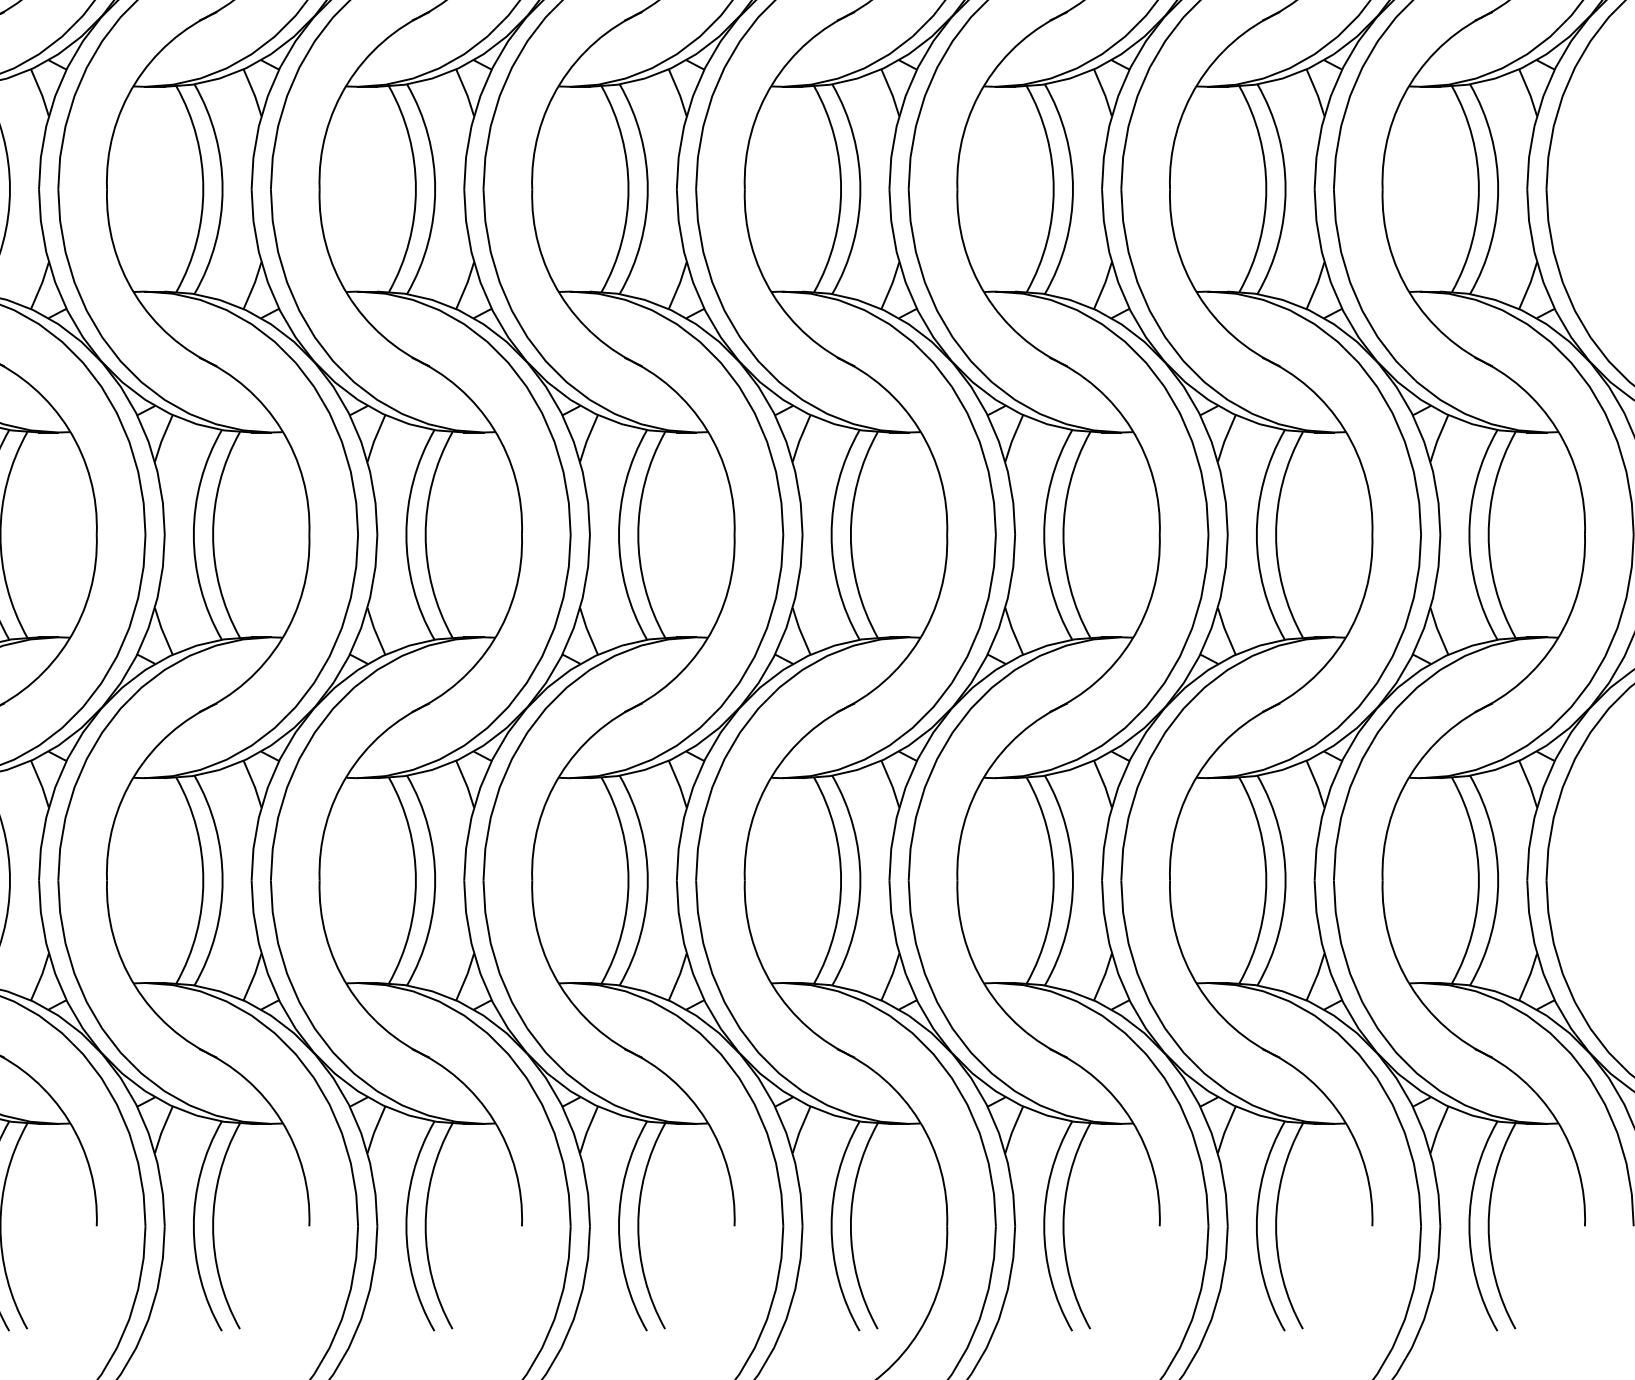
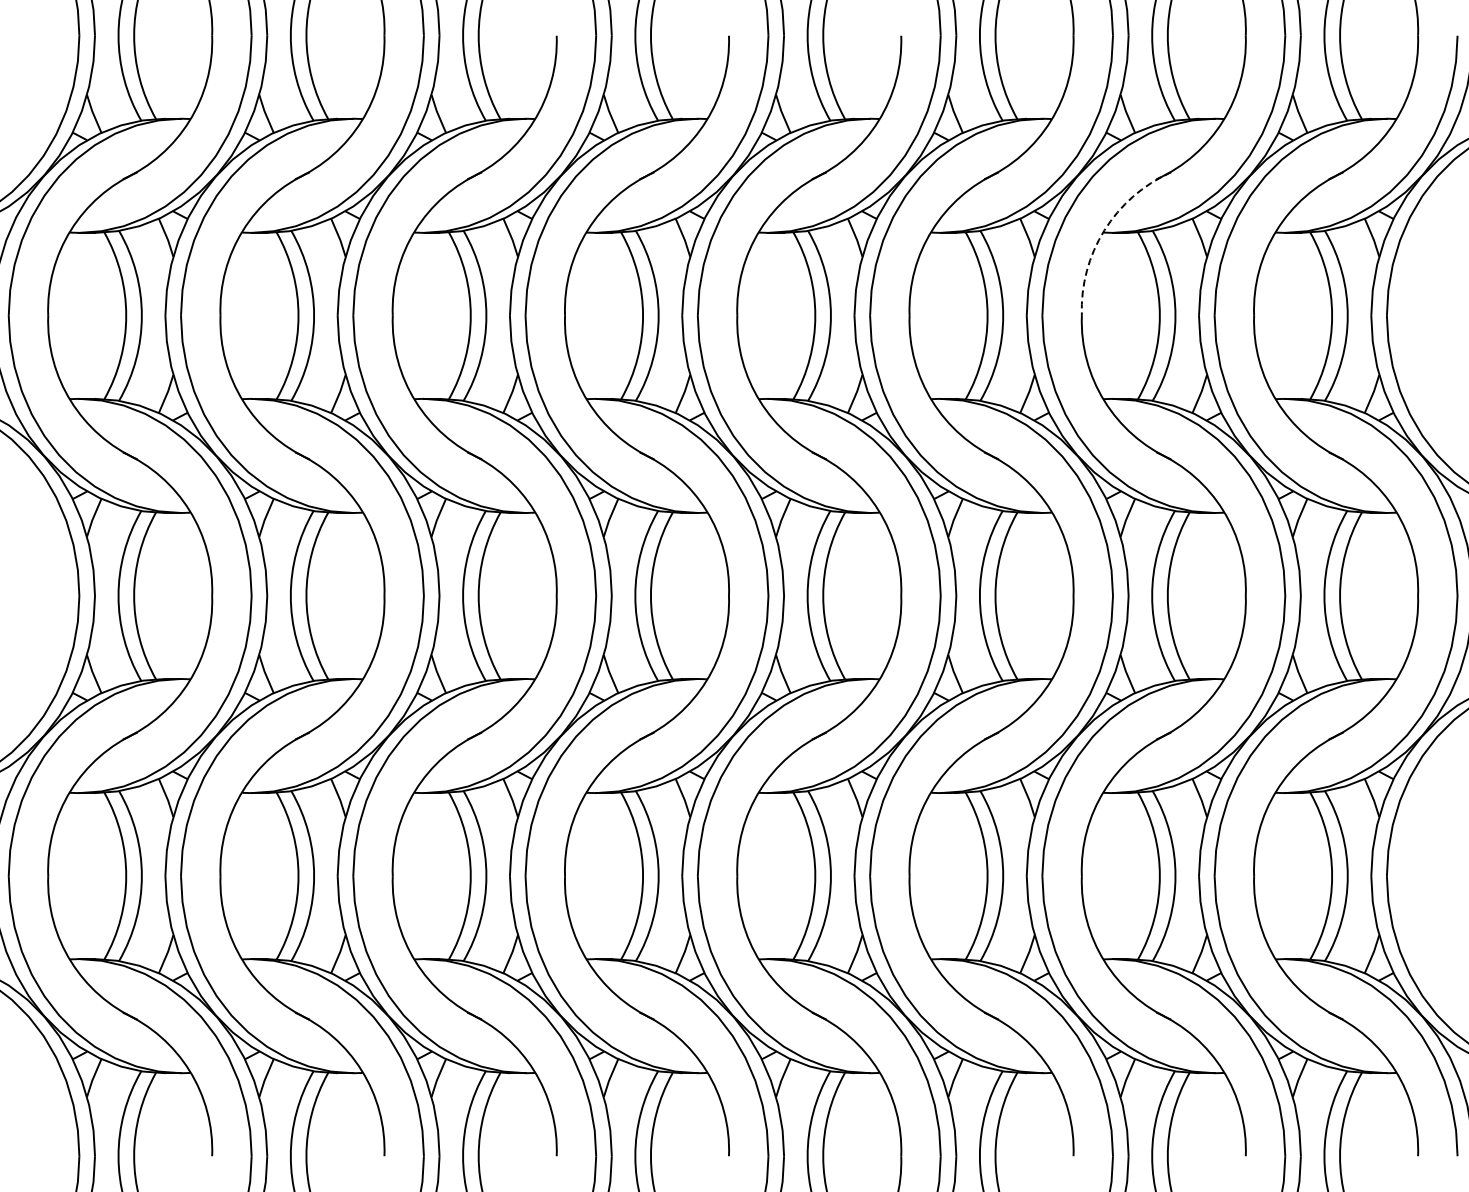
arc: (1197, 83) -> (1104, 230), solid -> dashed

